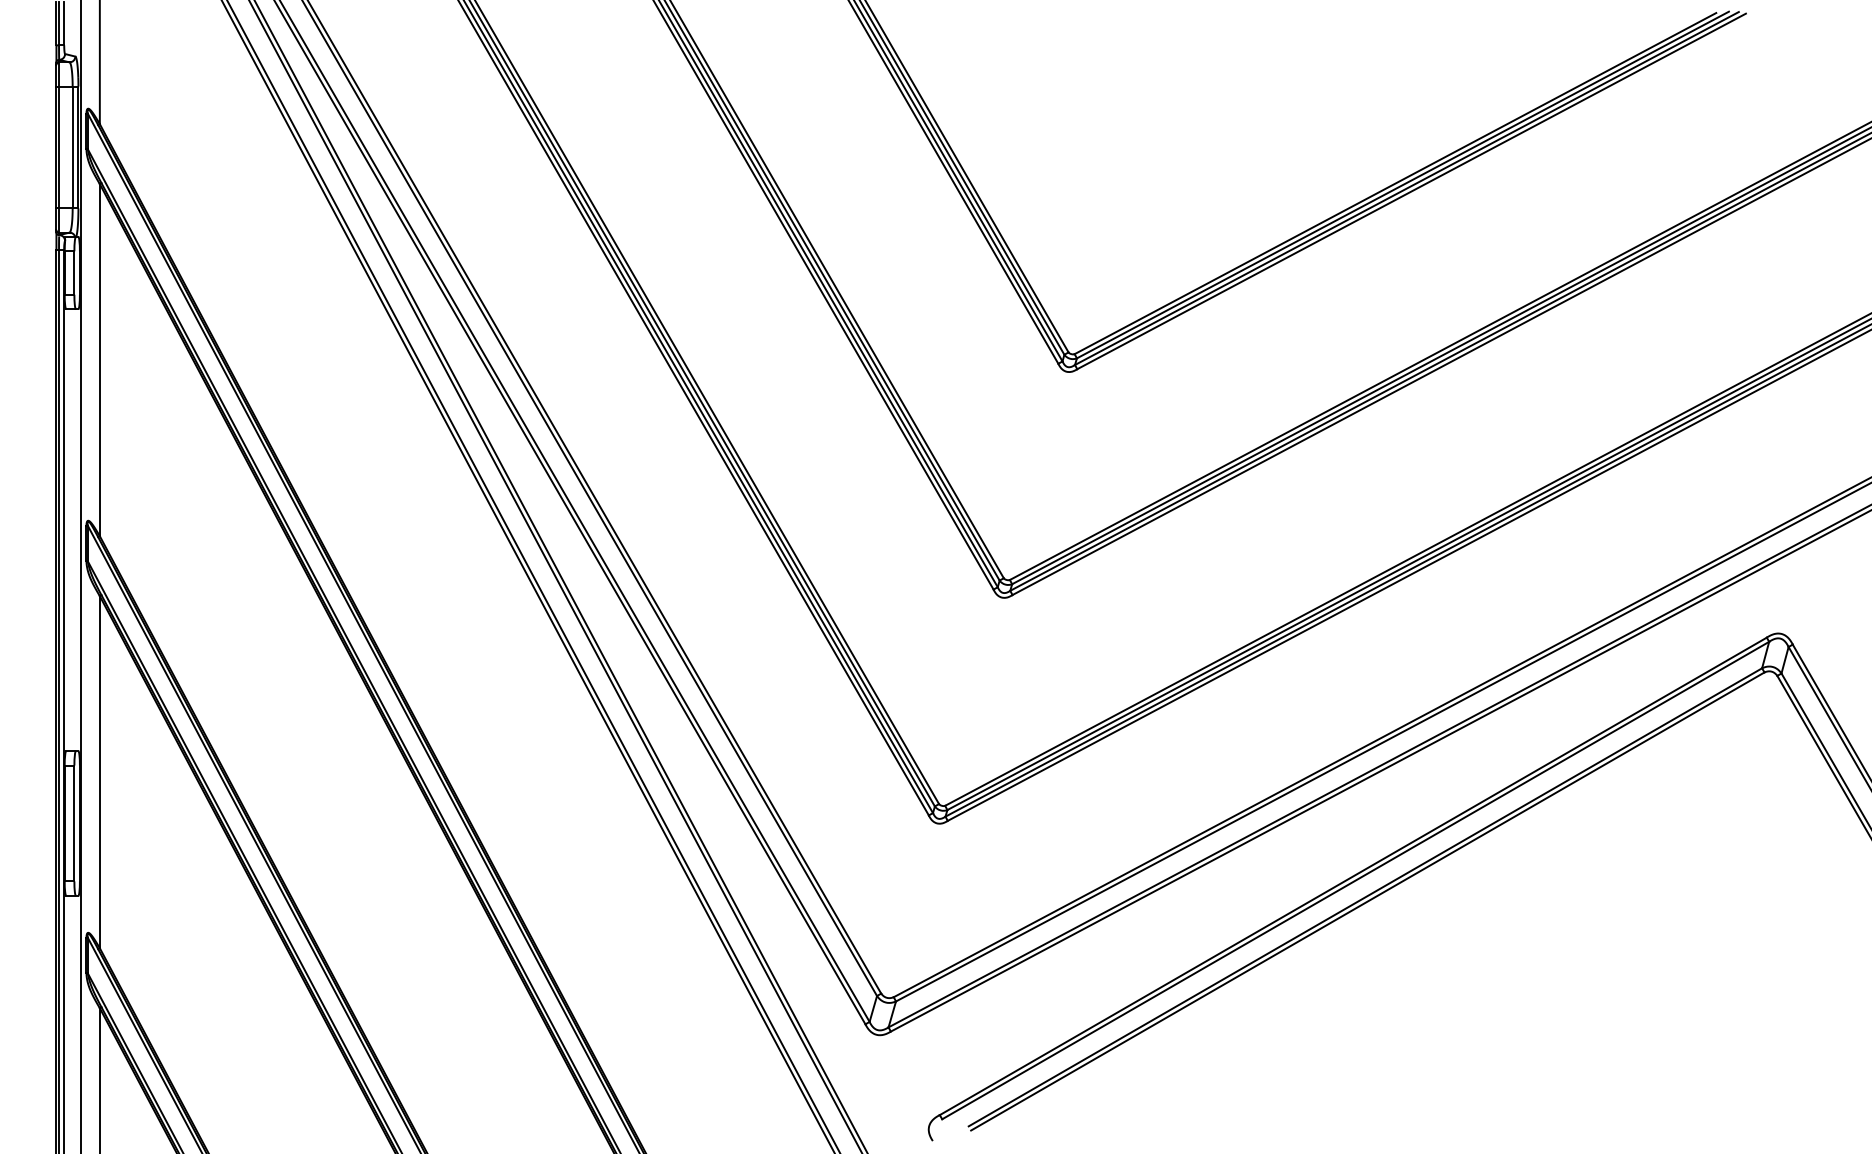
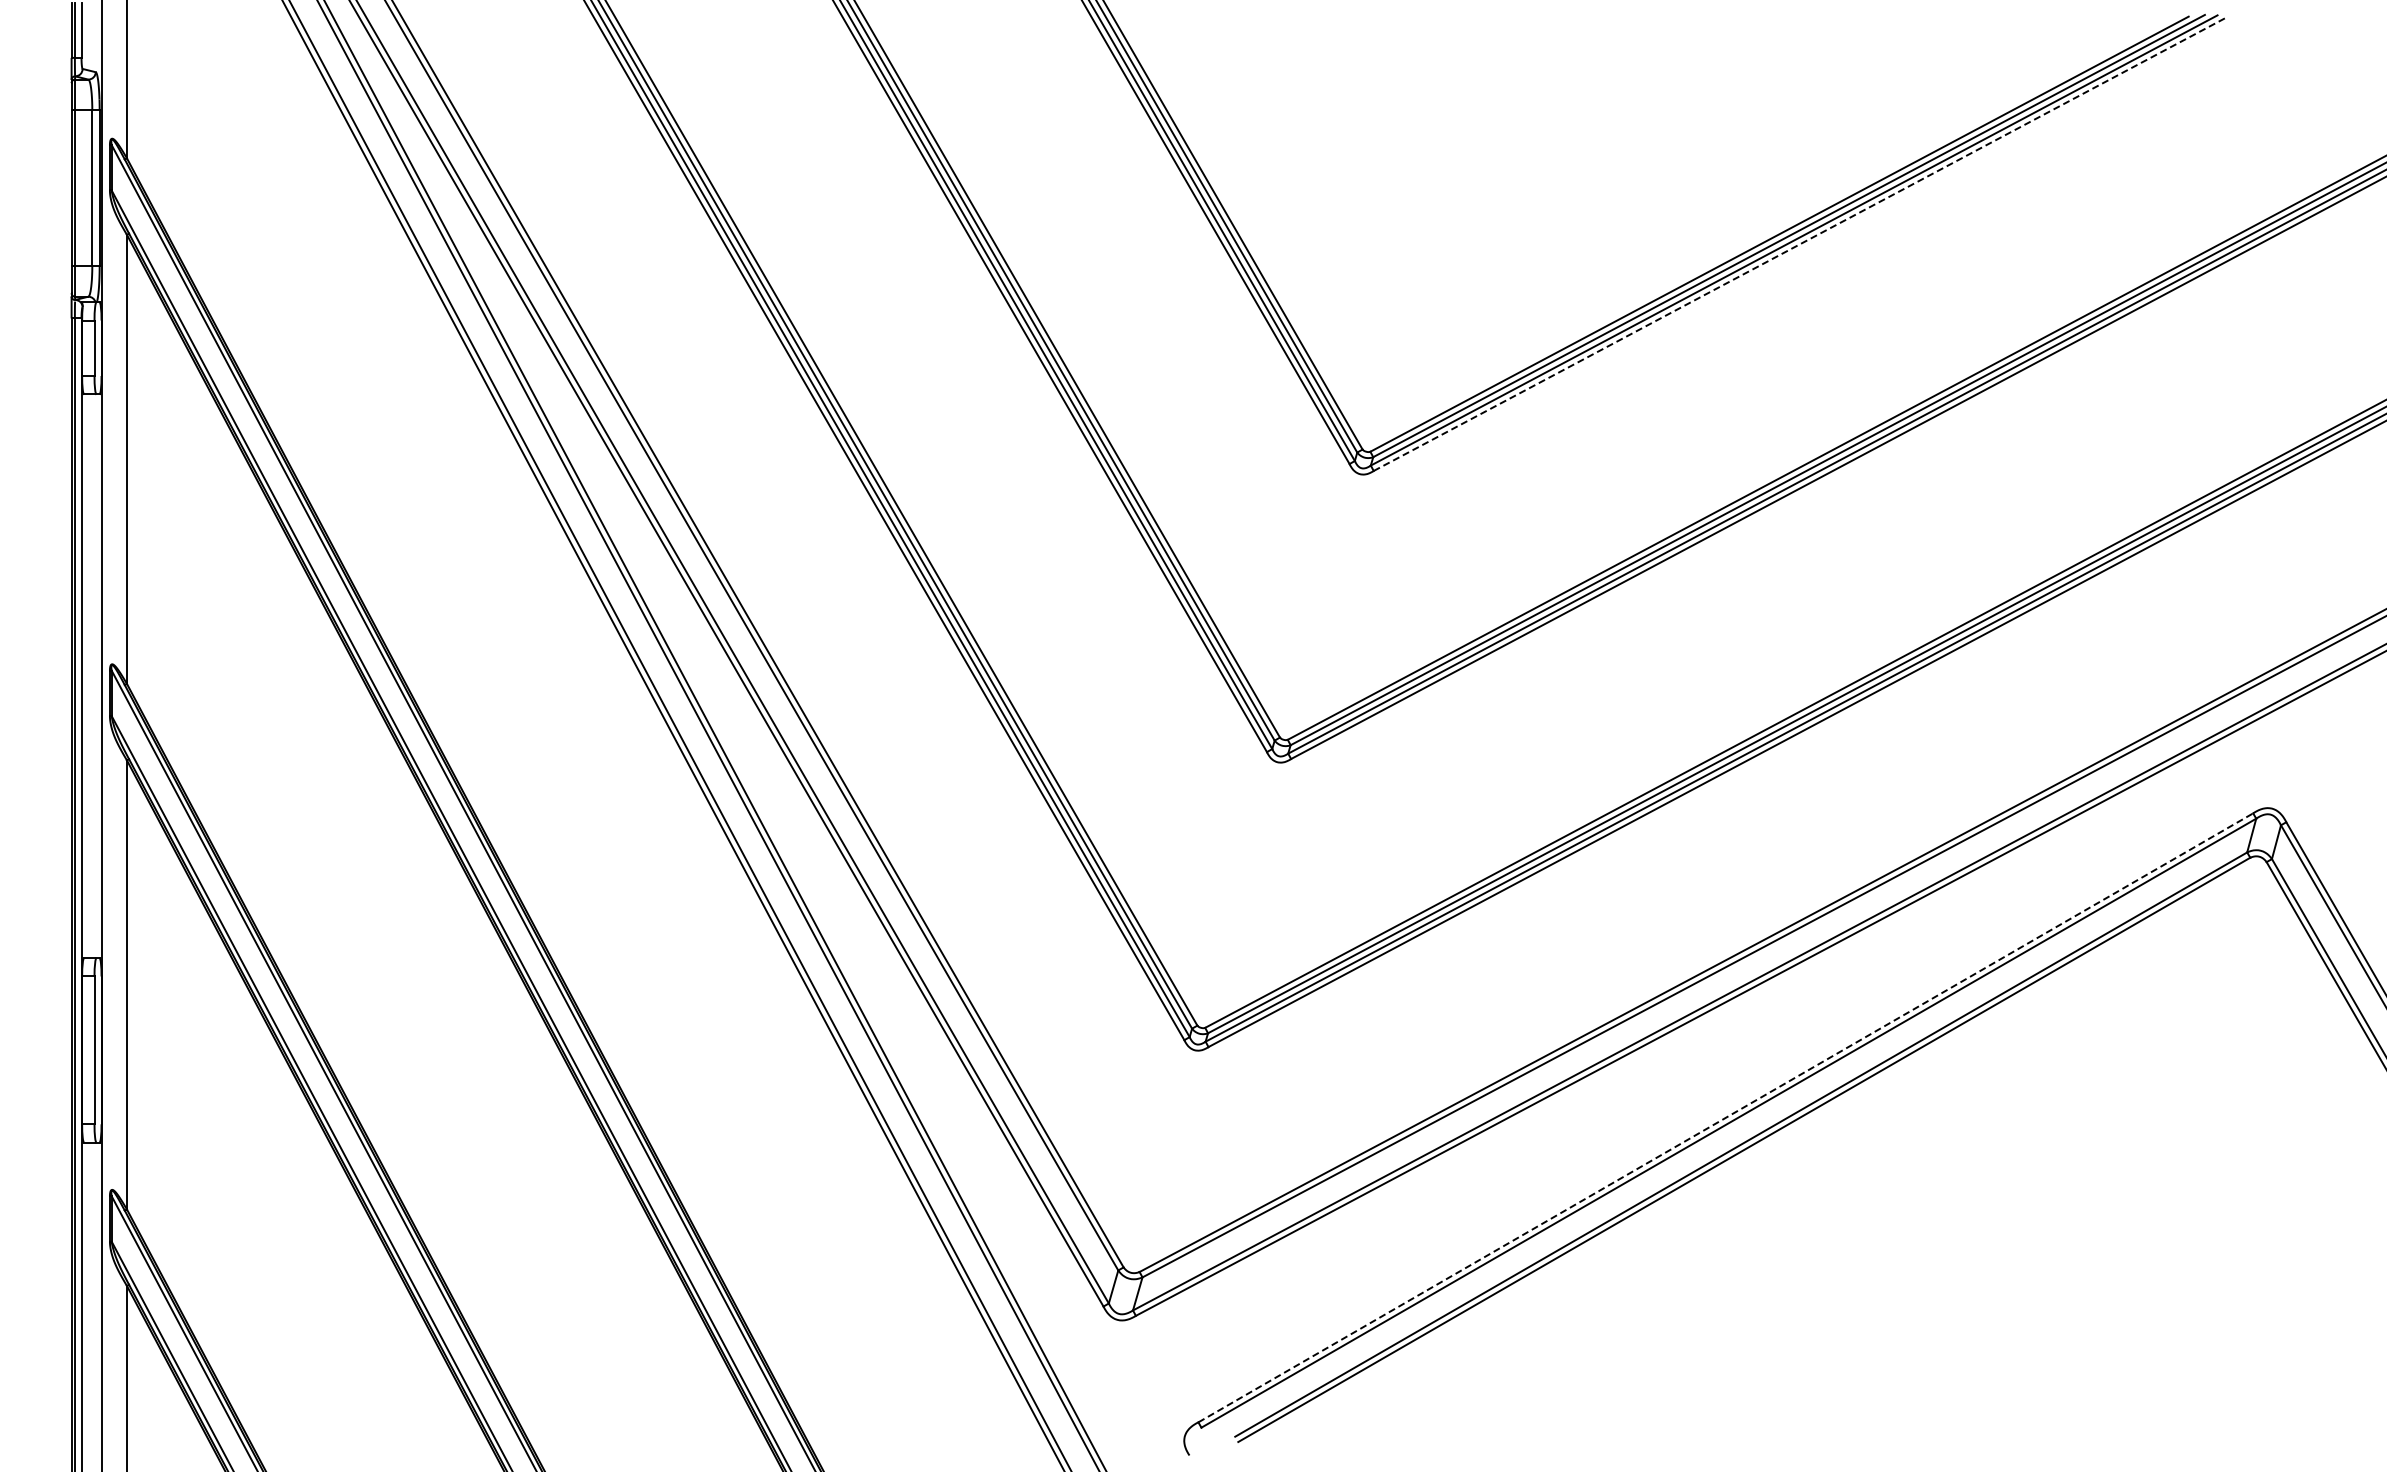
line: (1411, 191) -> (1800, 244), solid -> dashed
line: (1353, 876) -> (1725, 1117), solid -> dashed

